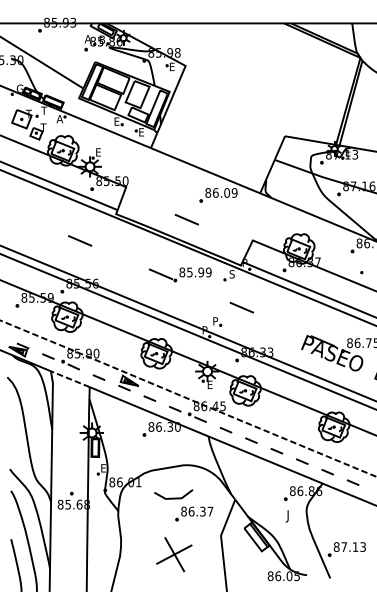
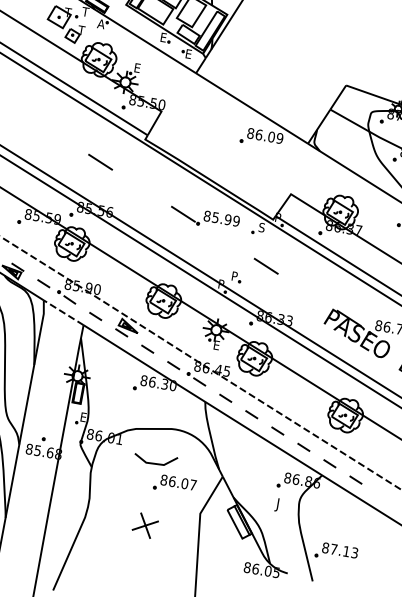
line: (186, 219) -> (221, 158), removed
text: (202, 511) -> (184, 483), 86.37 -> 86.07
part: (174, 554) -> (145, 525), size x0.62

